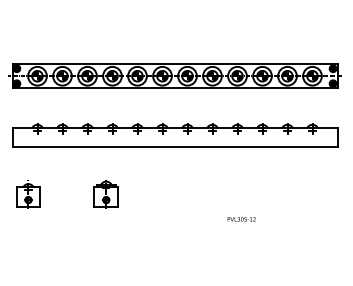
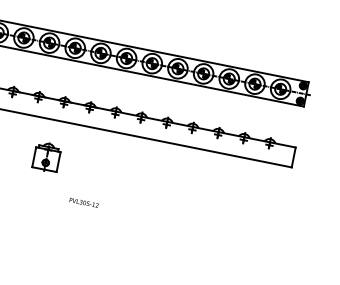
part: (105, 194) -> (46, 156), moved
text: (241, 219) -> (83, 202), moved

